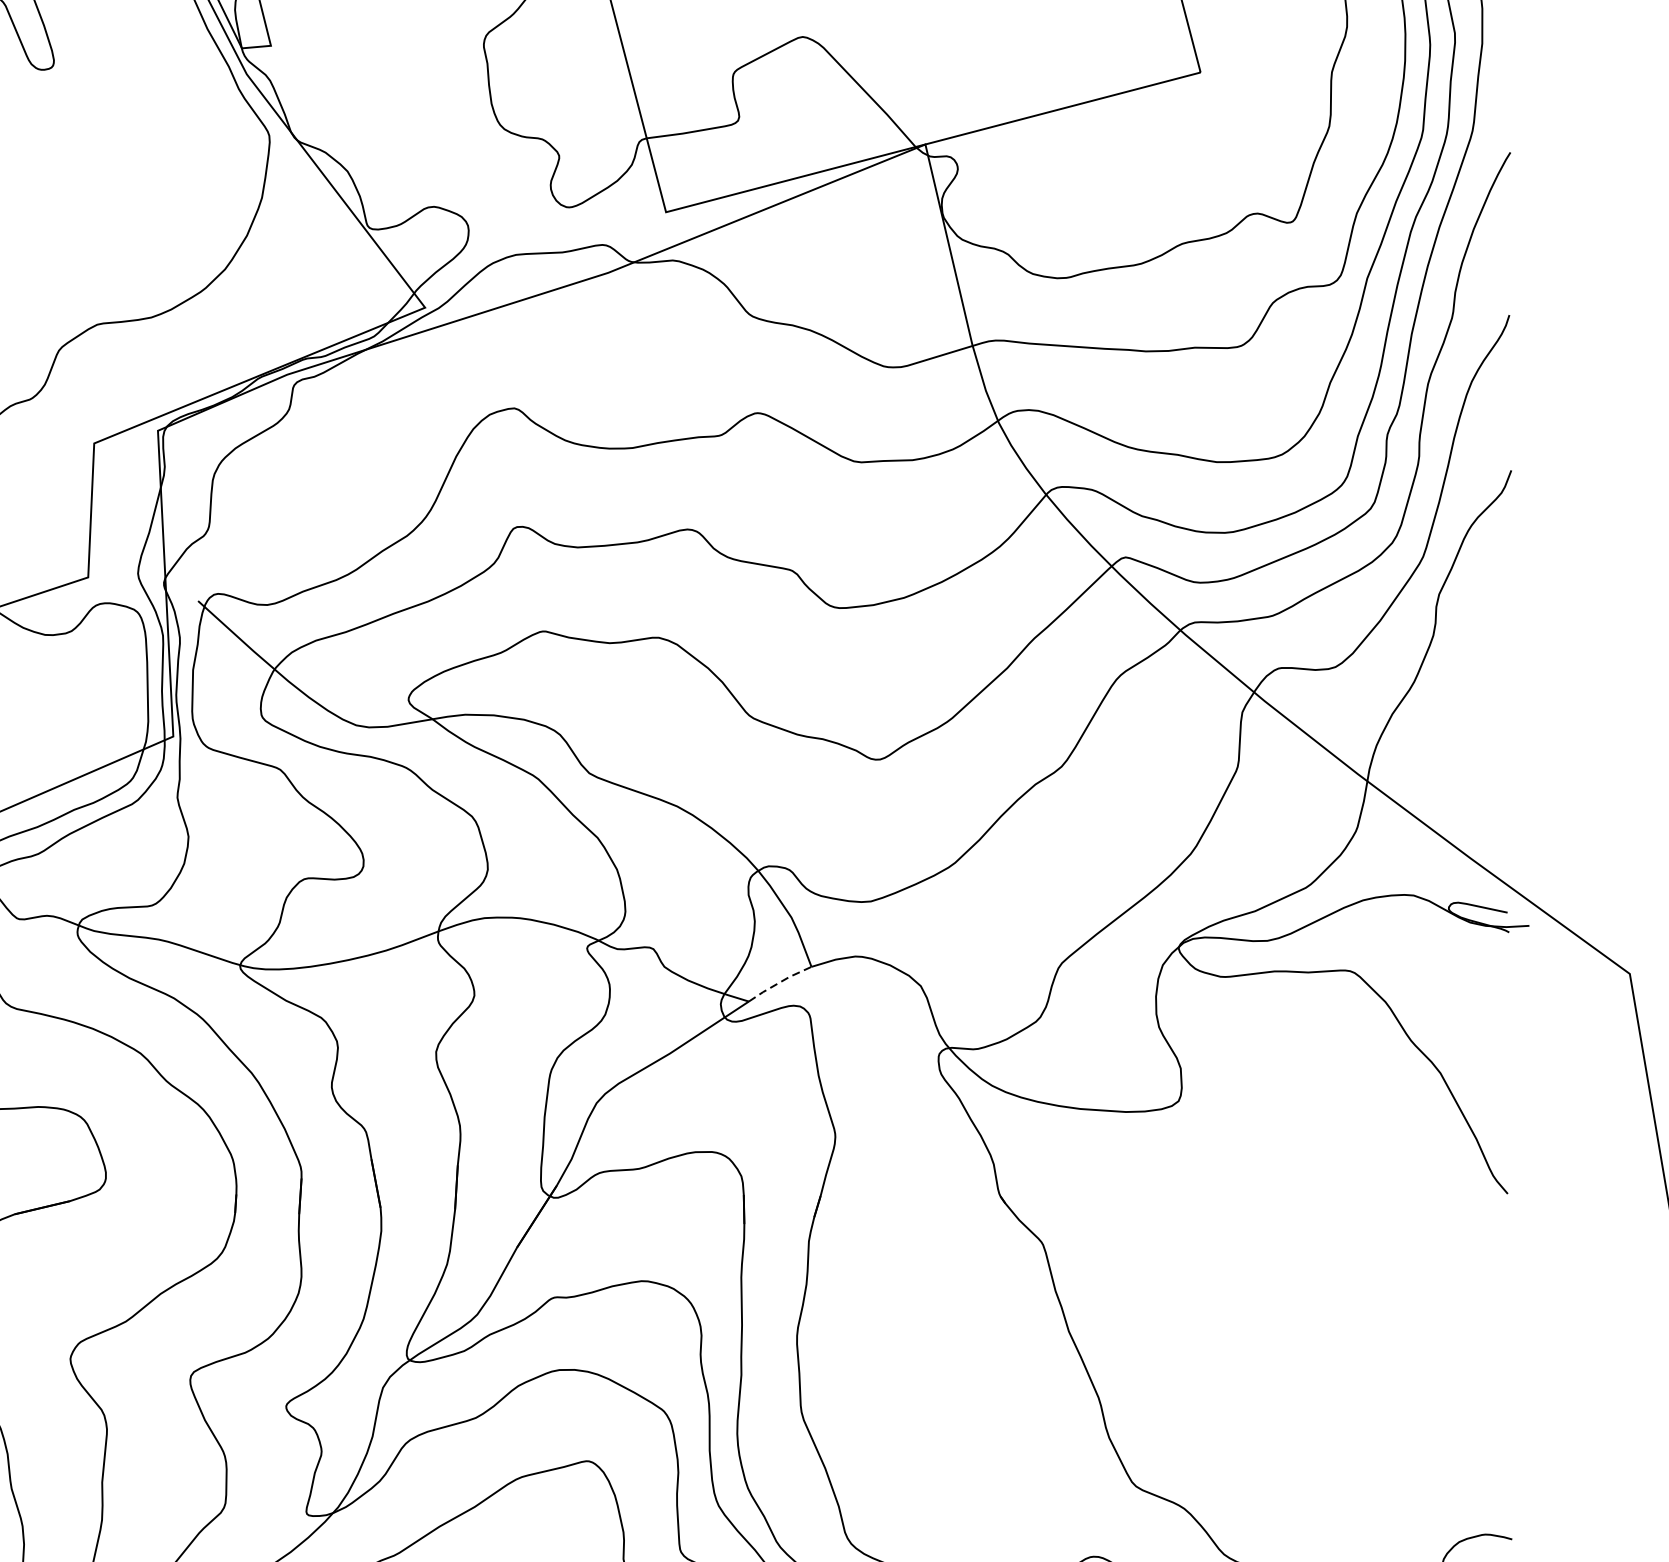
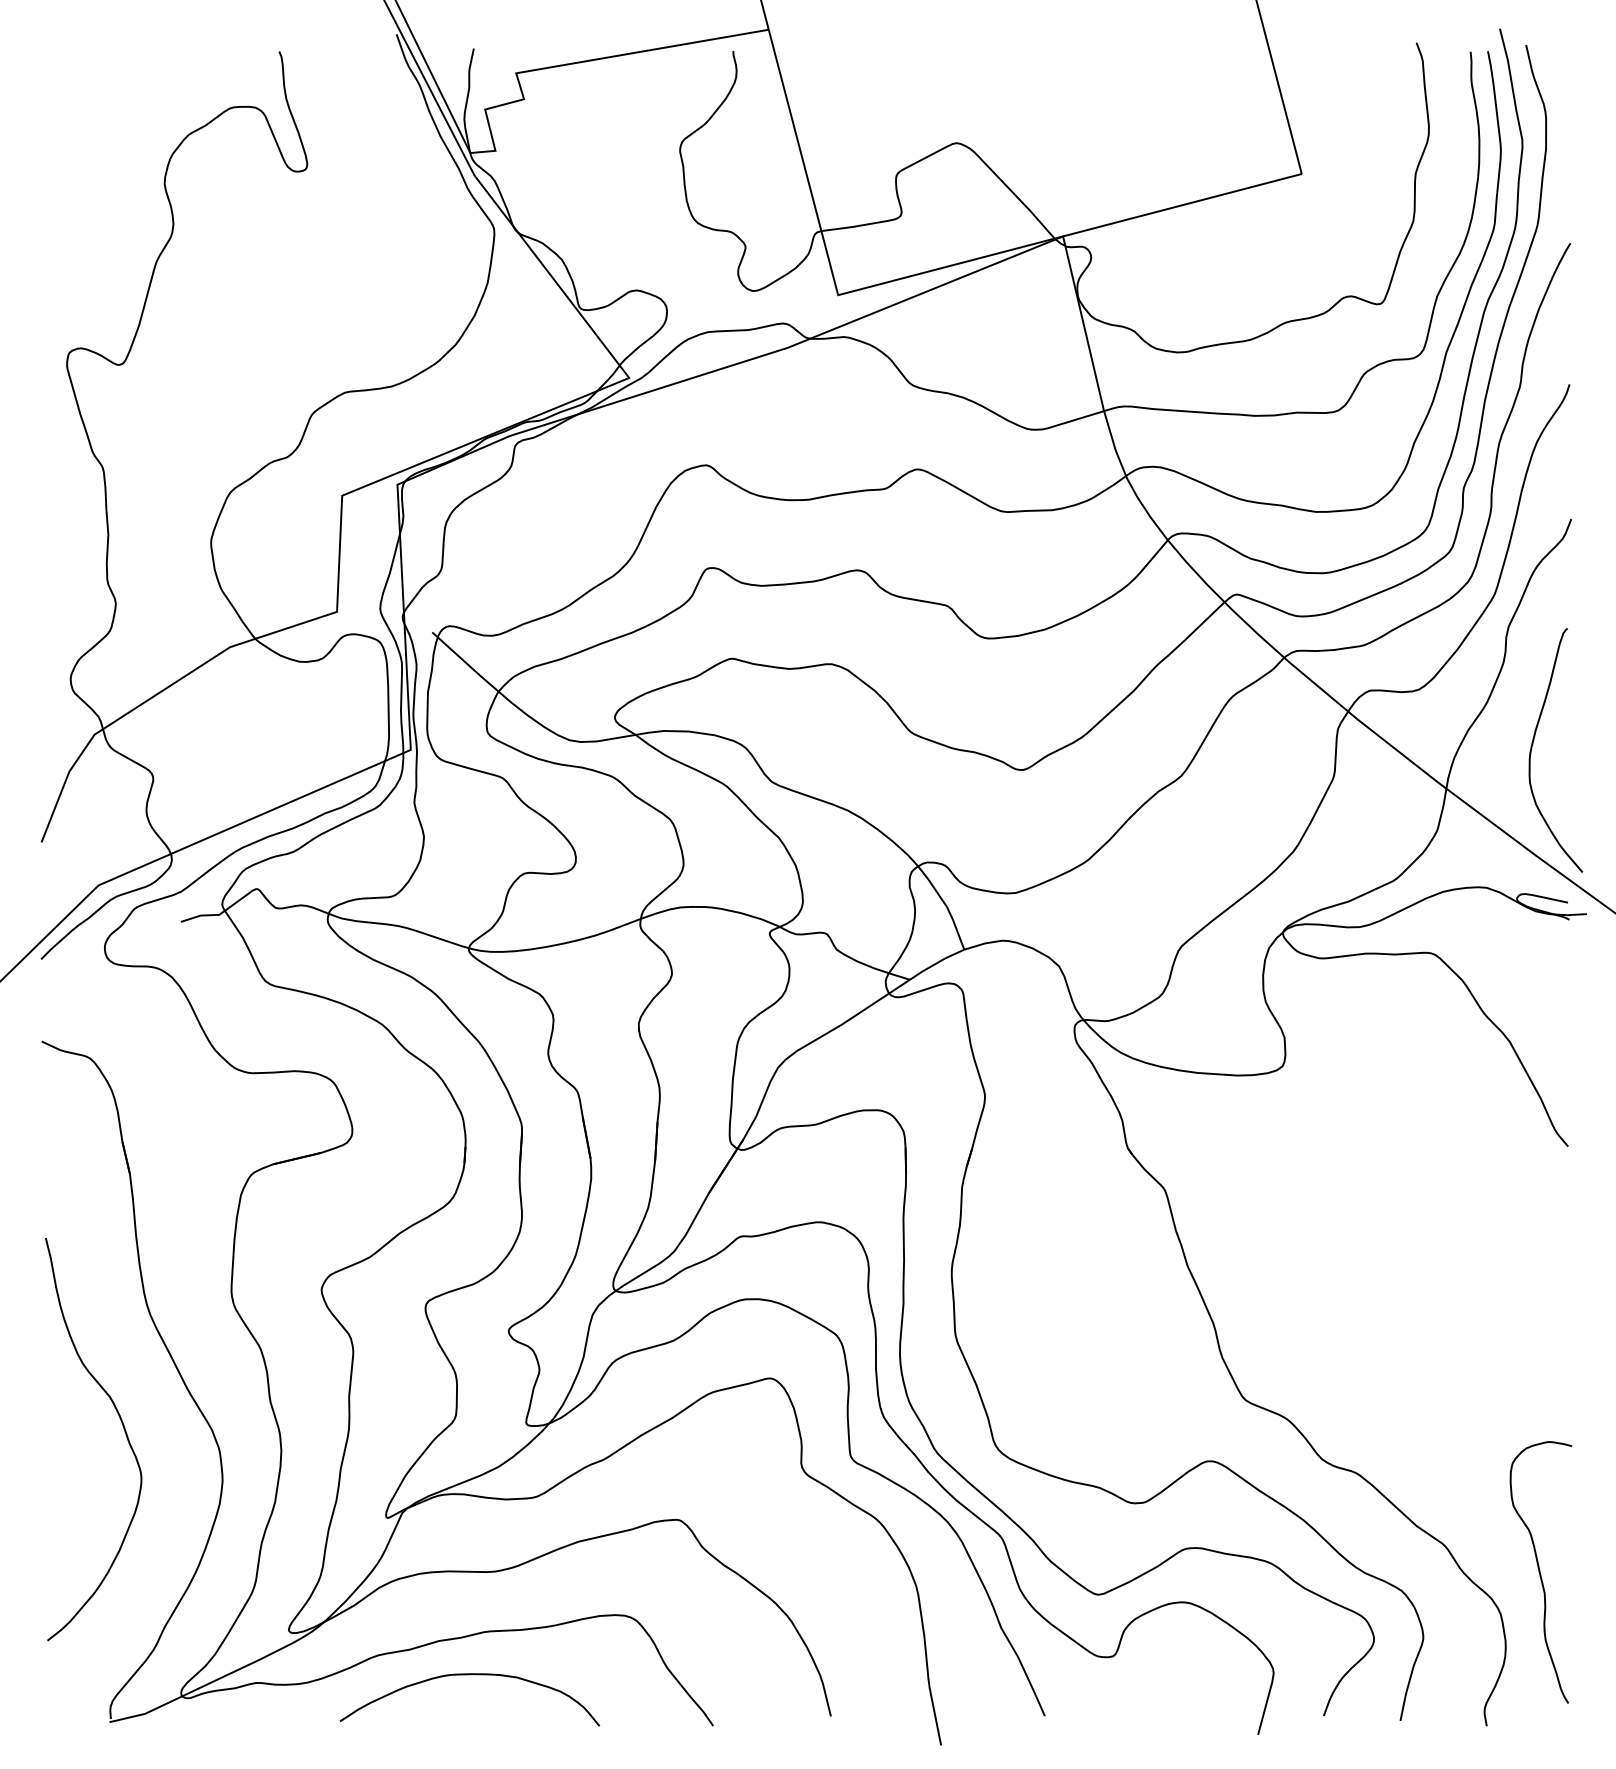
curve: (1467, 730) -> (1533, 744), added
line: (779, 982) -> (936, 963), dashed -> solid

